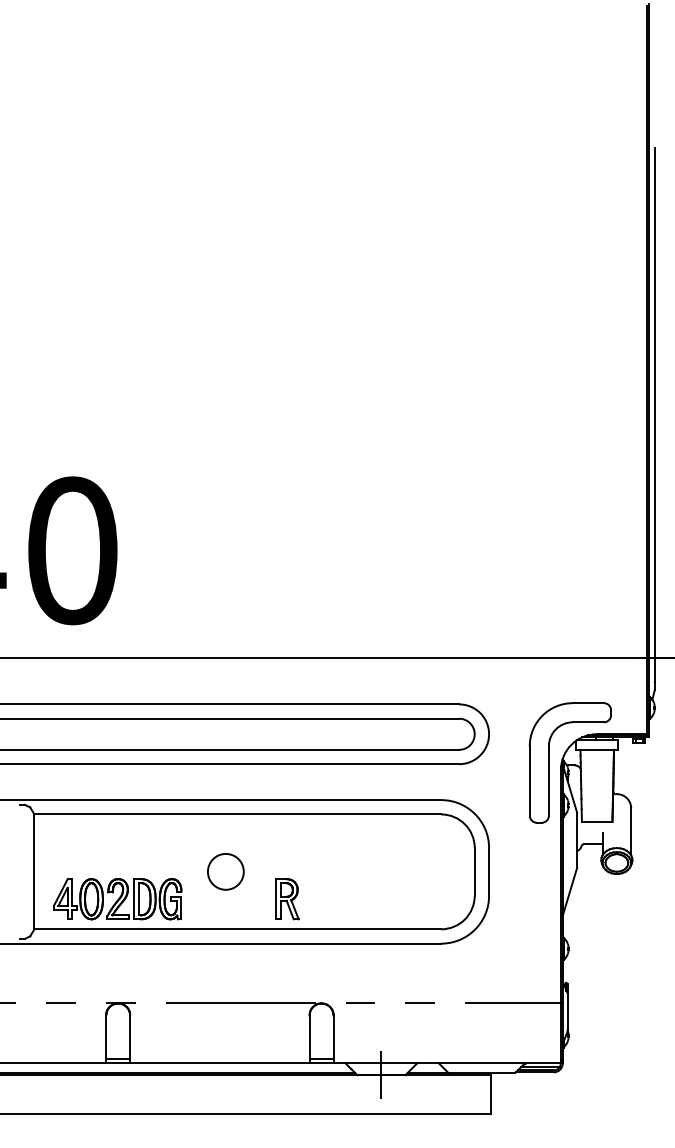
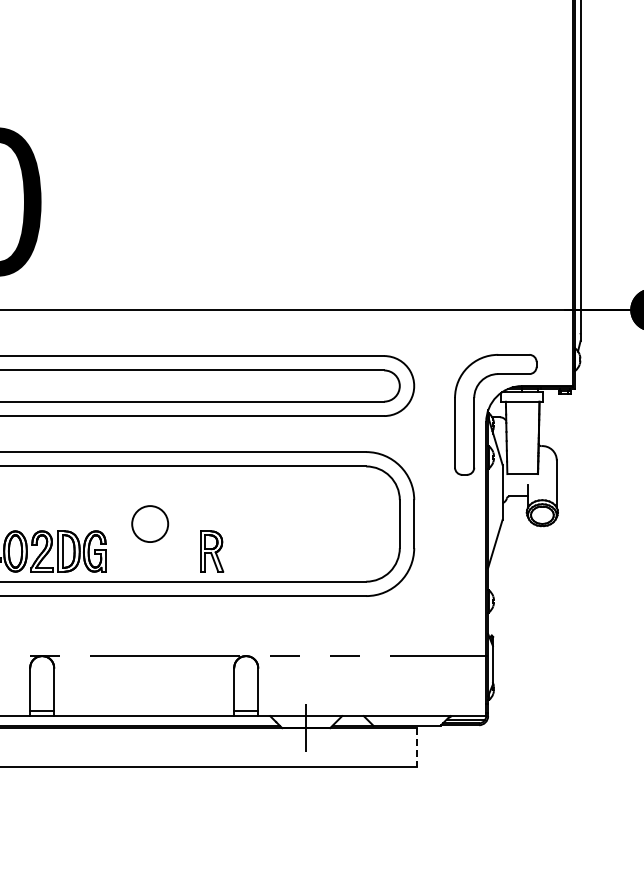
line: (491, 1094) -> (416, 747), solid -> dashed

